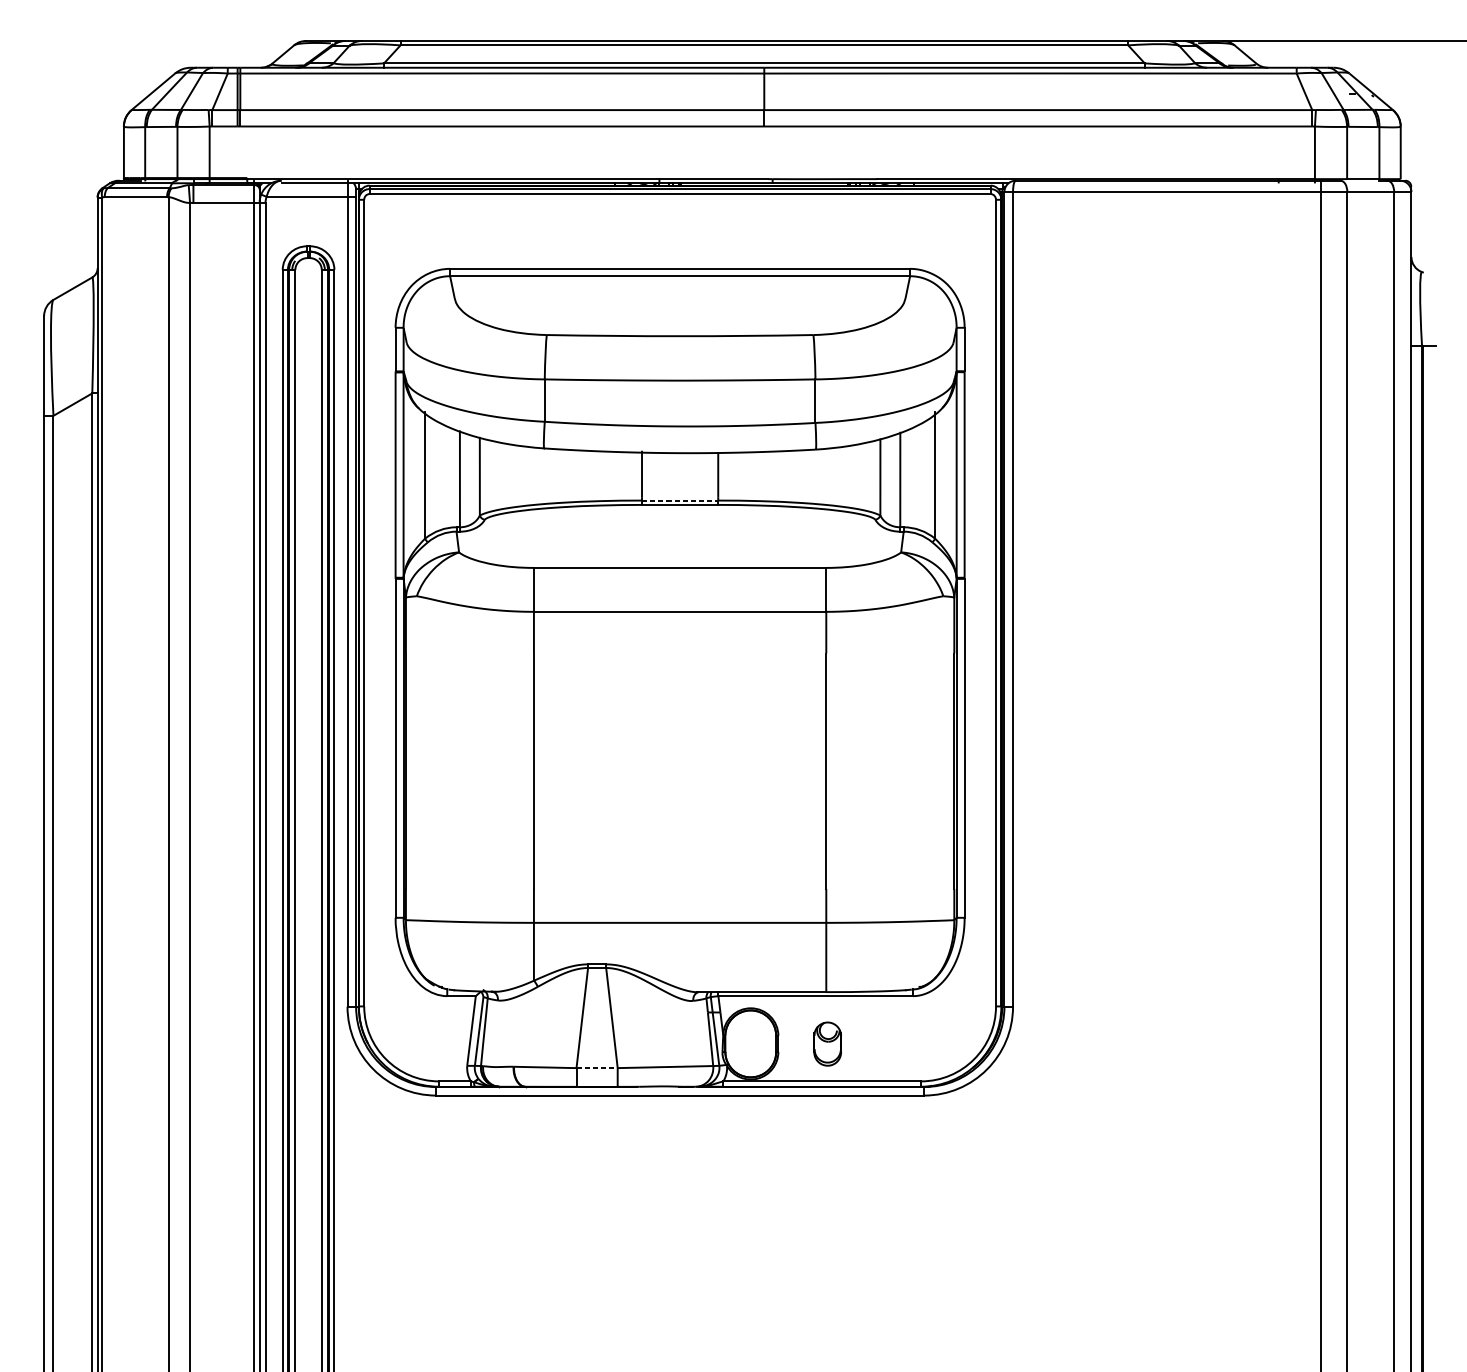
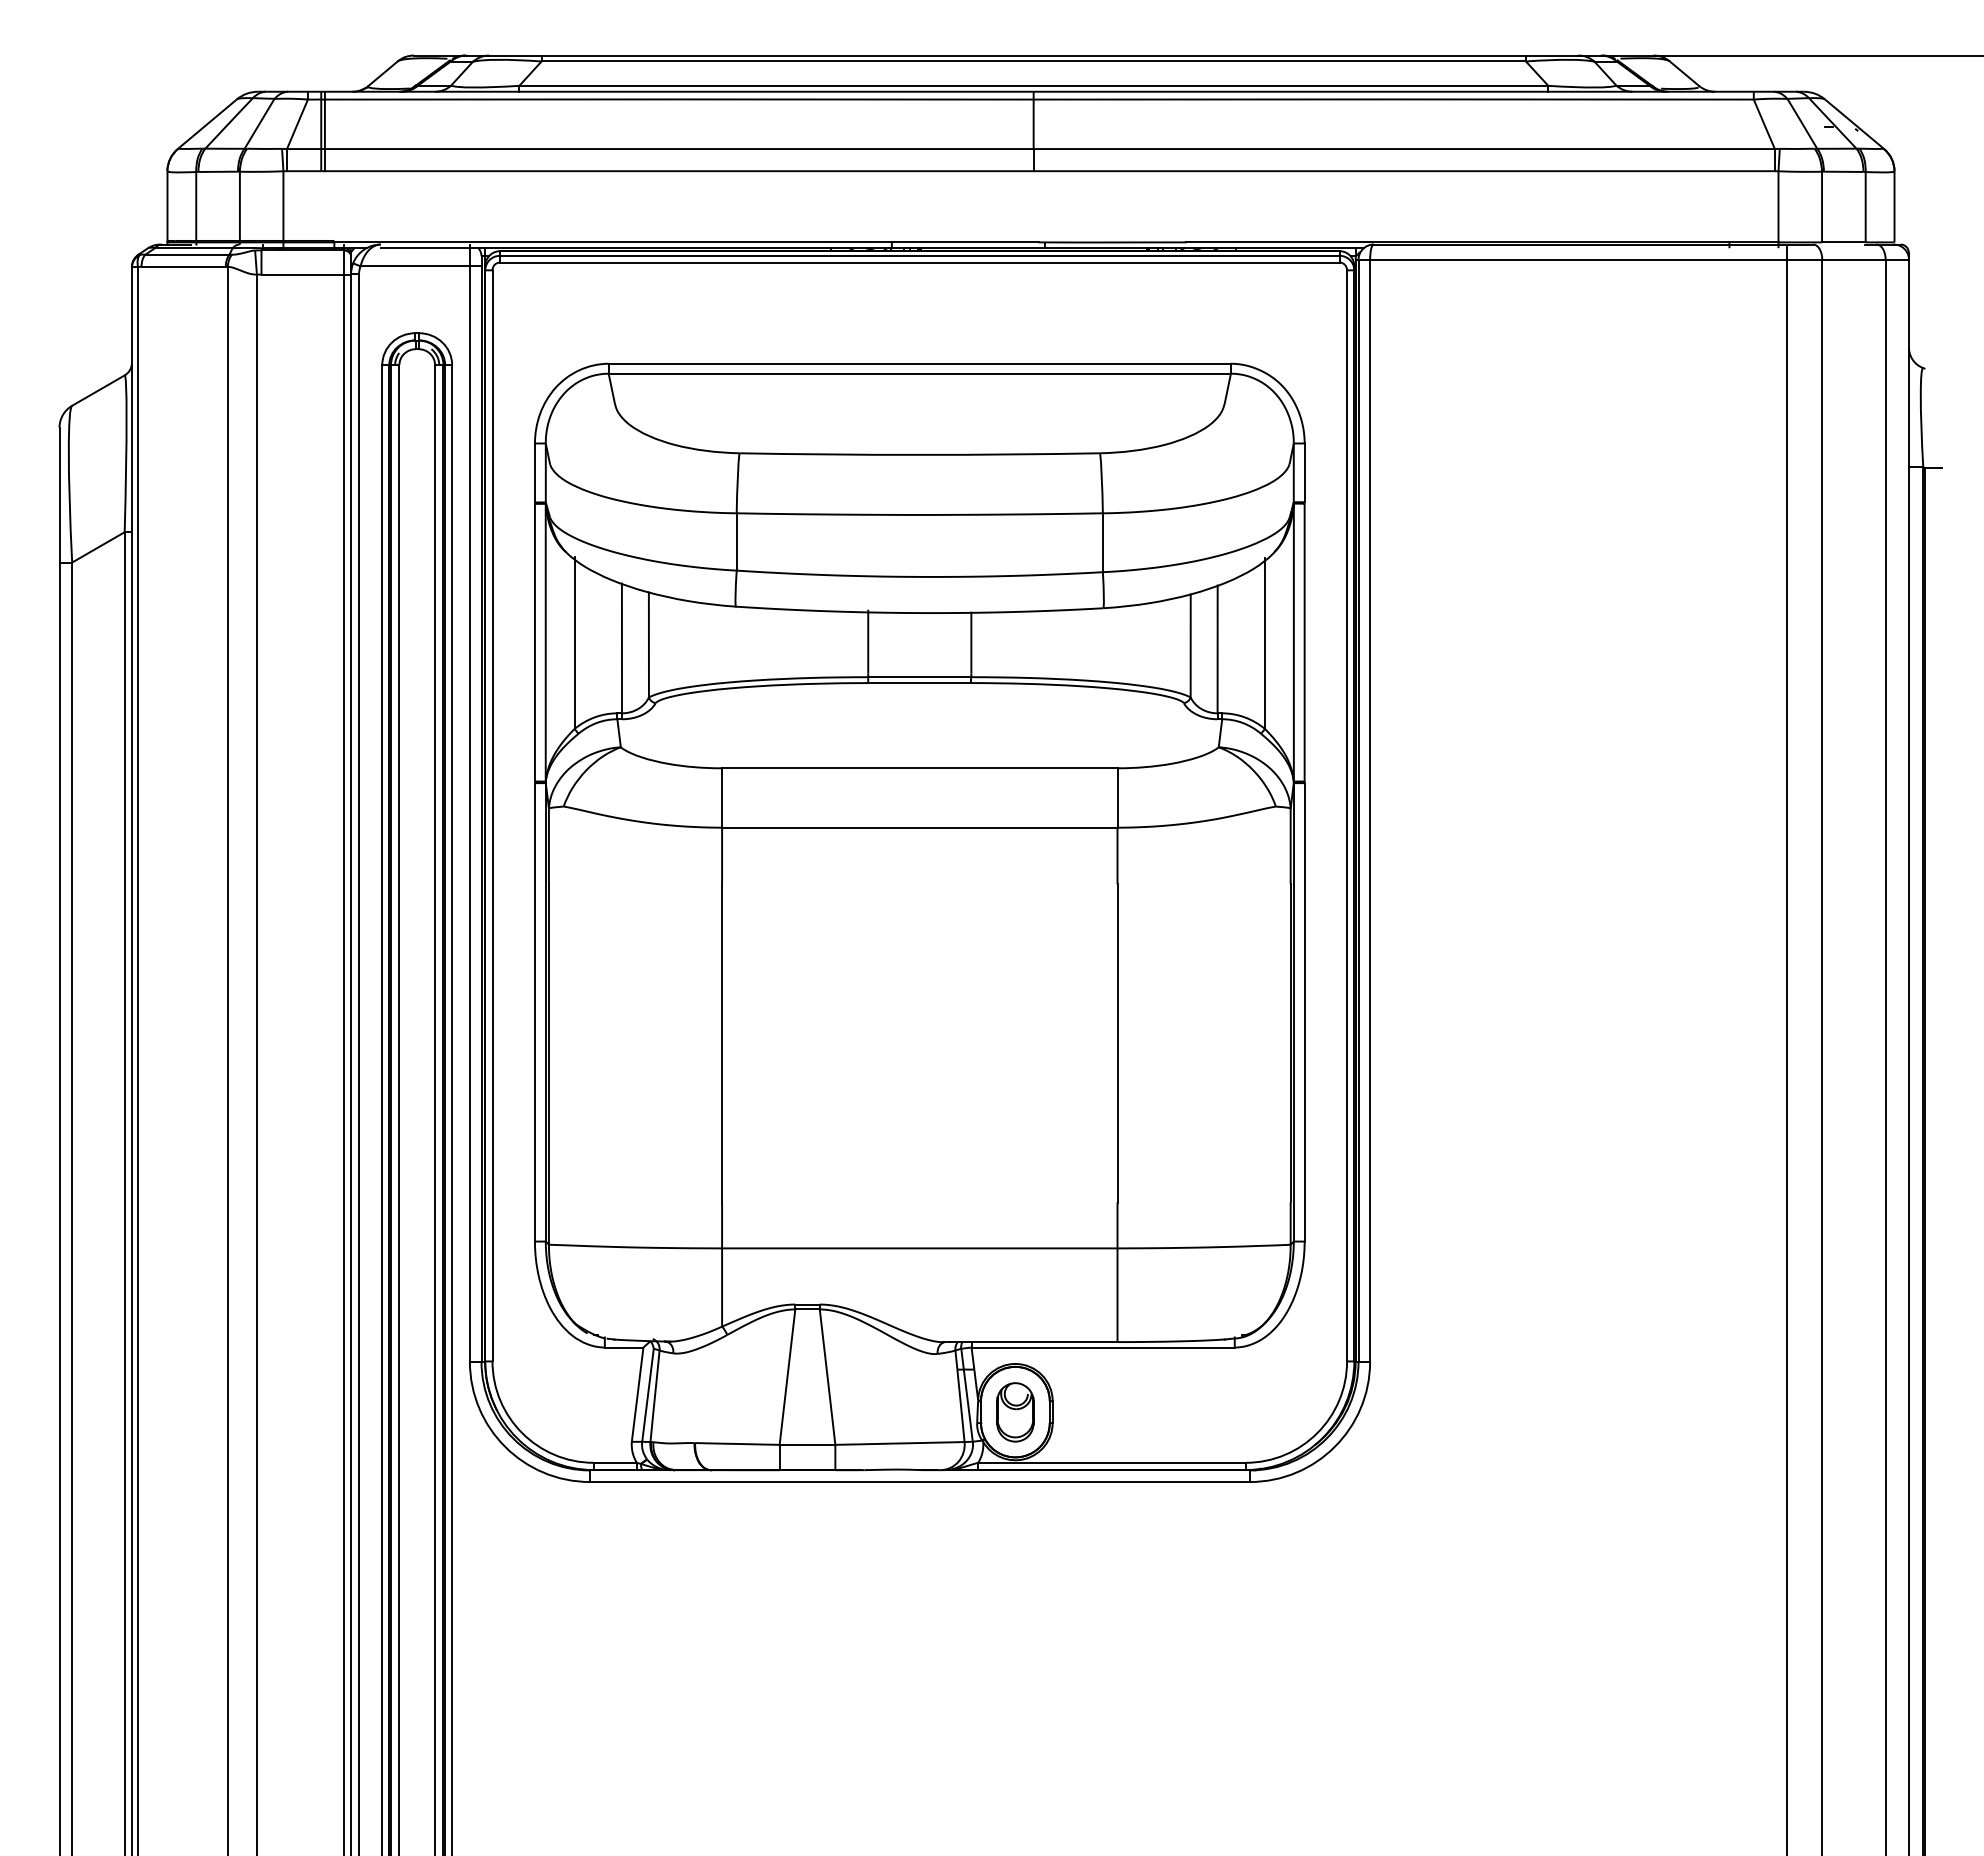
line: (679, 500) -> (919, 677), dashed -> solid
part: (827, 1044) -> (1015, 1412), moved
line: (597, 1067) -> (807, 1444), dashed -> solid

